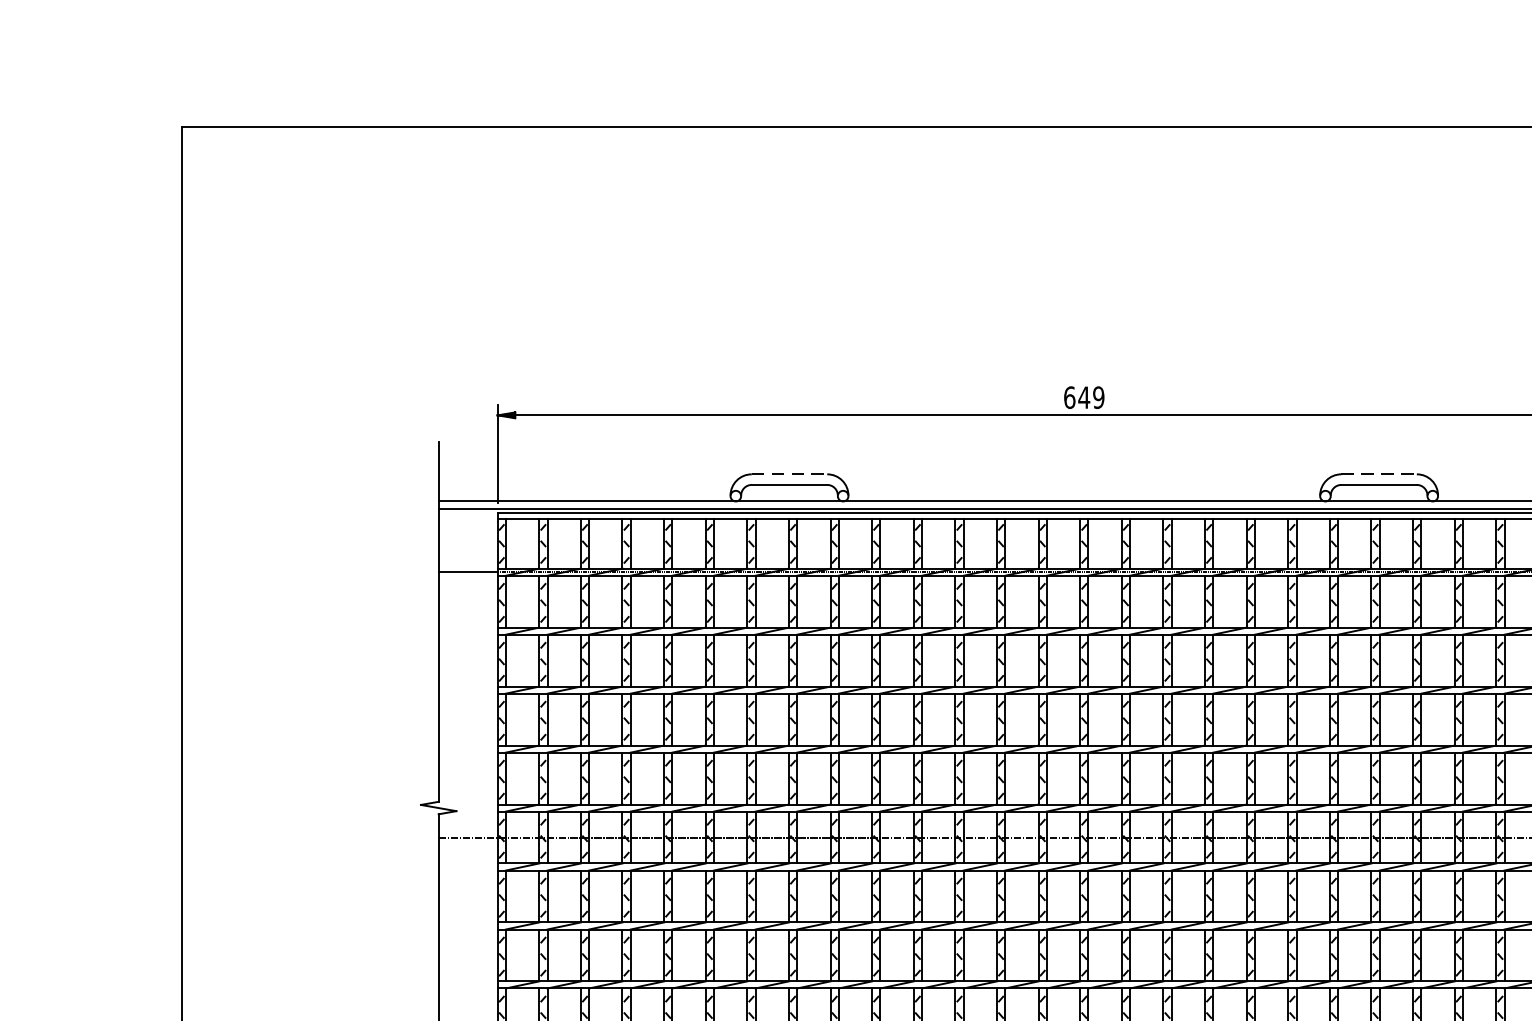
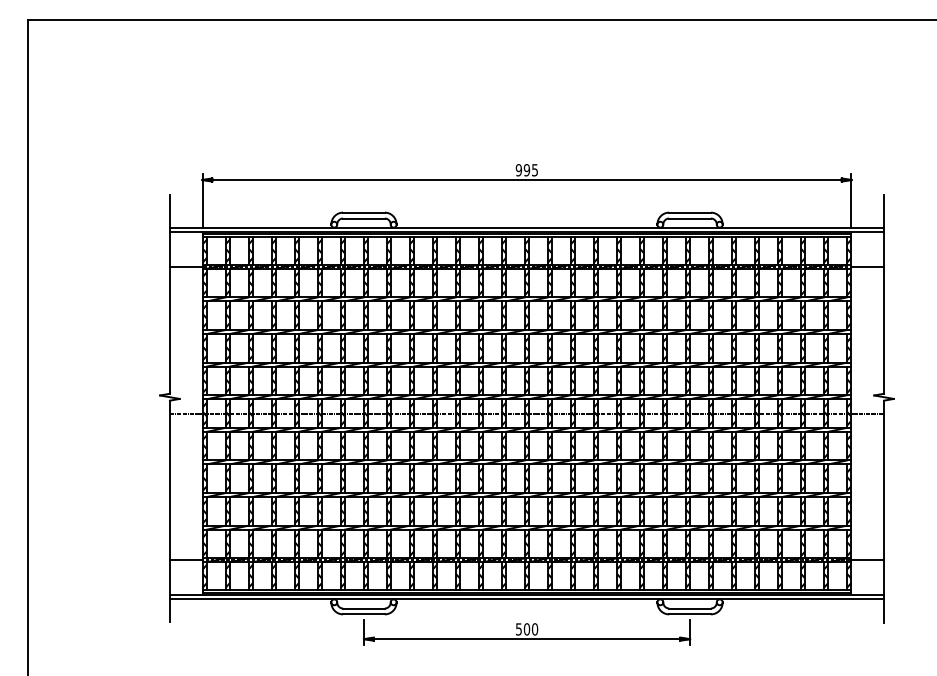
text: (1083, 398) -> (526, 170), 649 -> 995
line: (788, 474) -> (363, 212), dashed -> solid
line: (1379, 474) -> (690, 212), dashed -> solid

